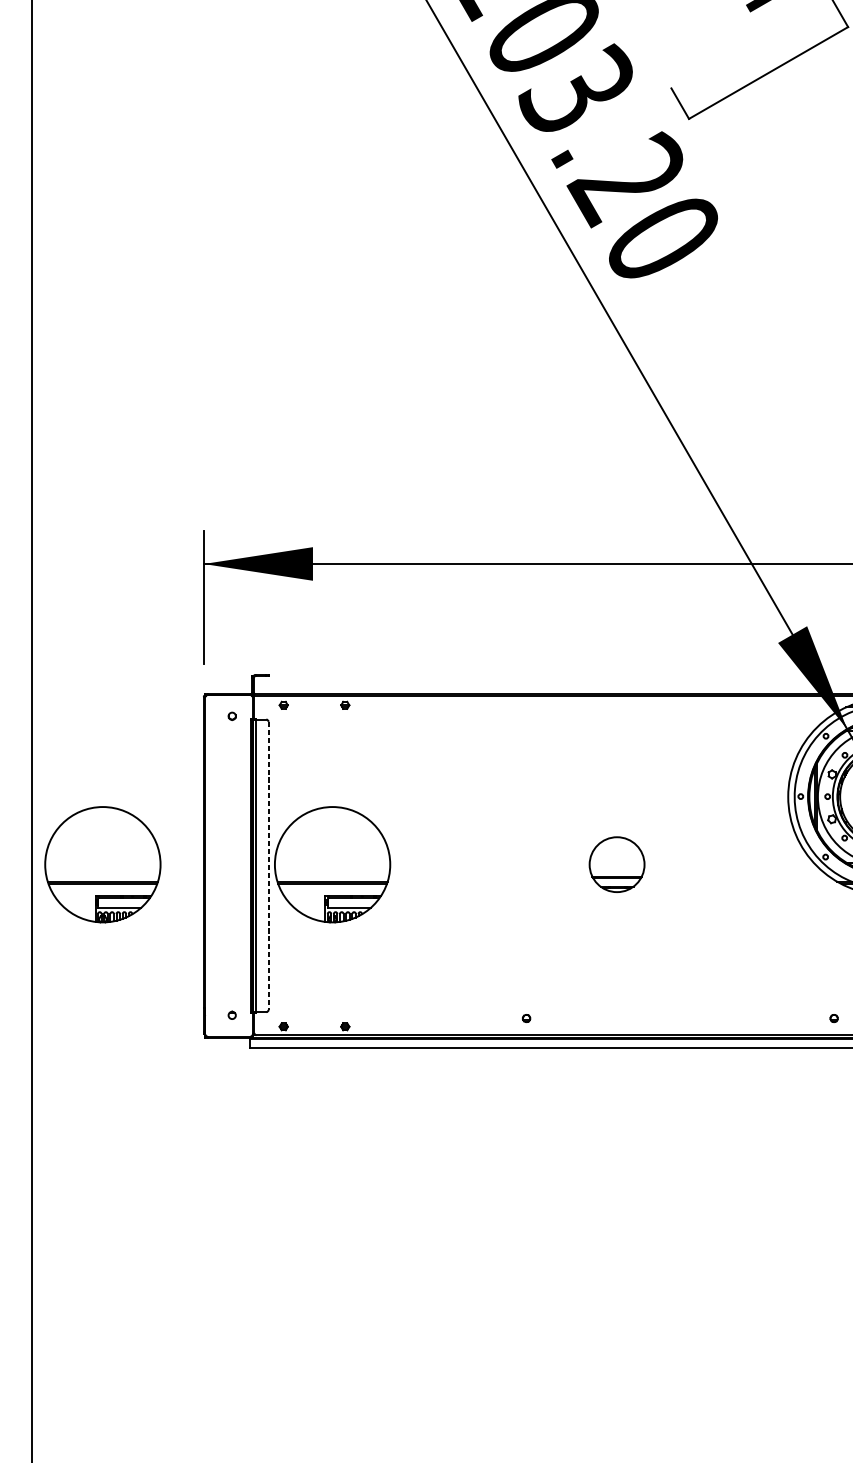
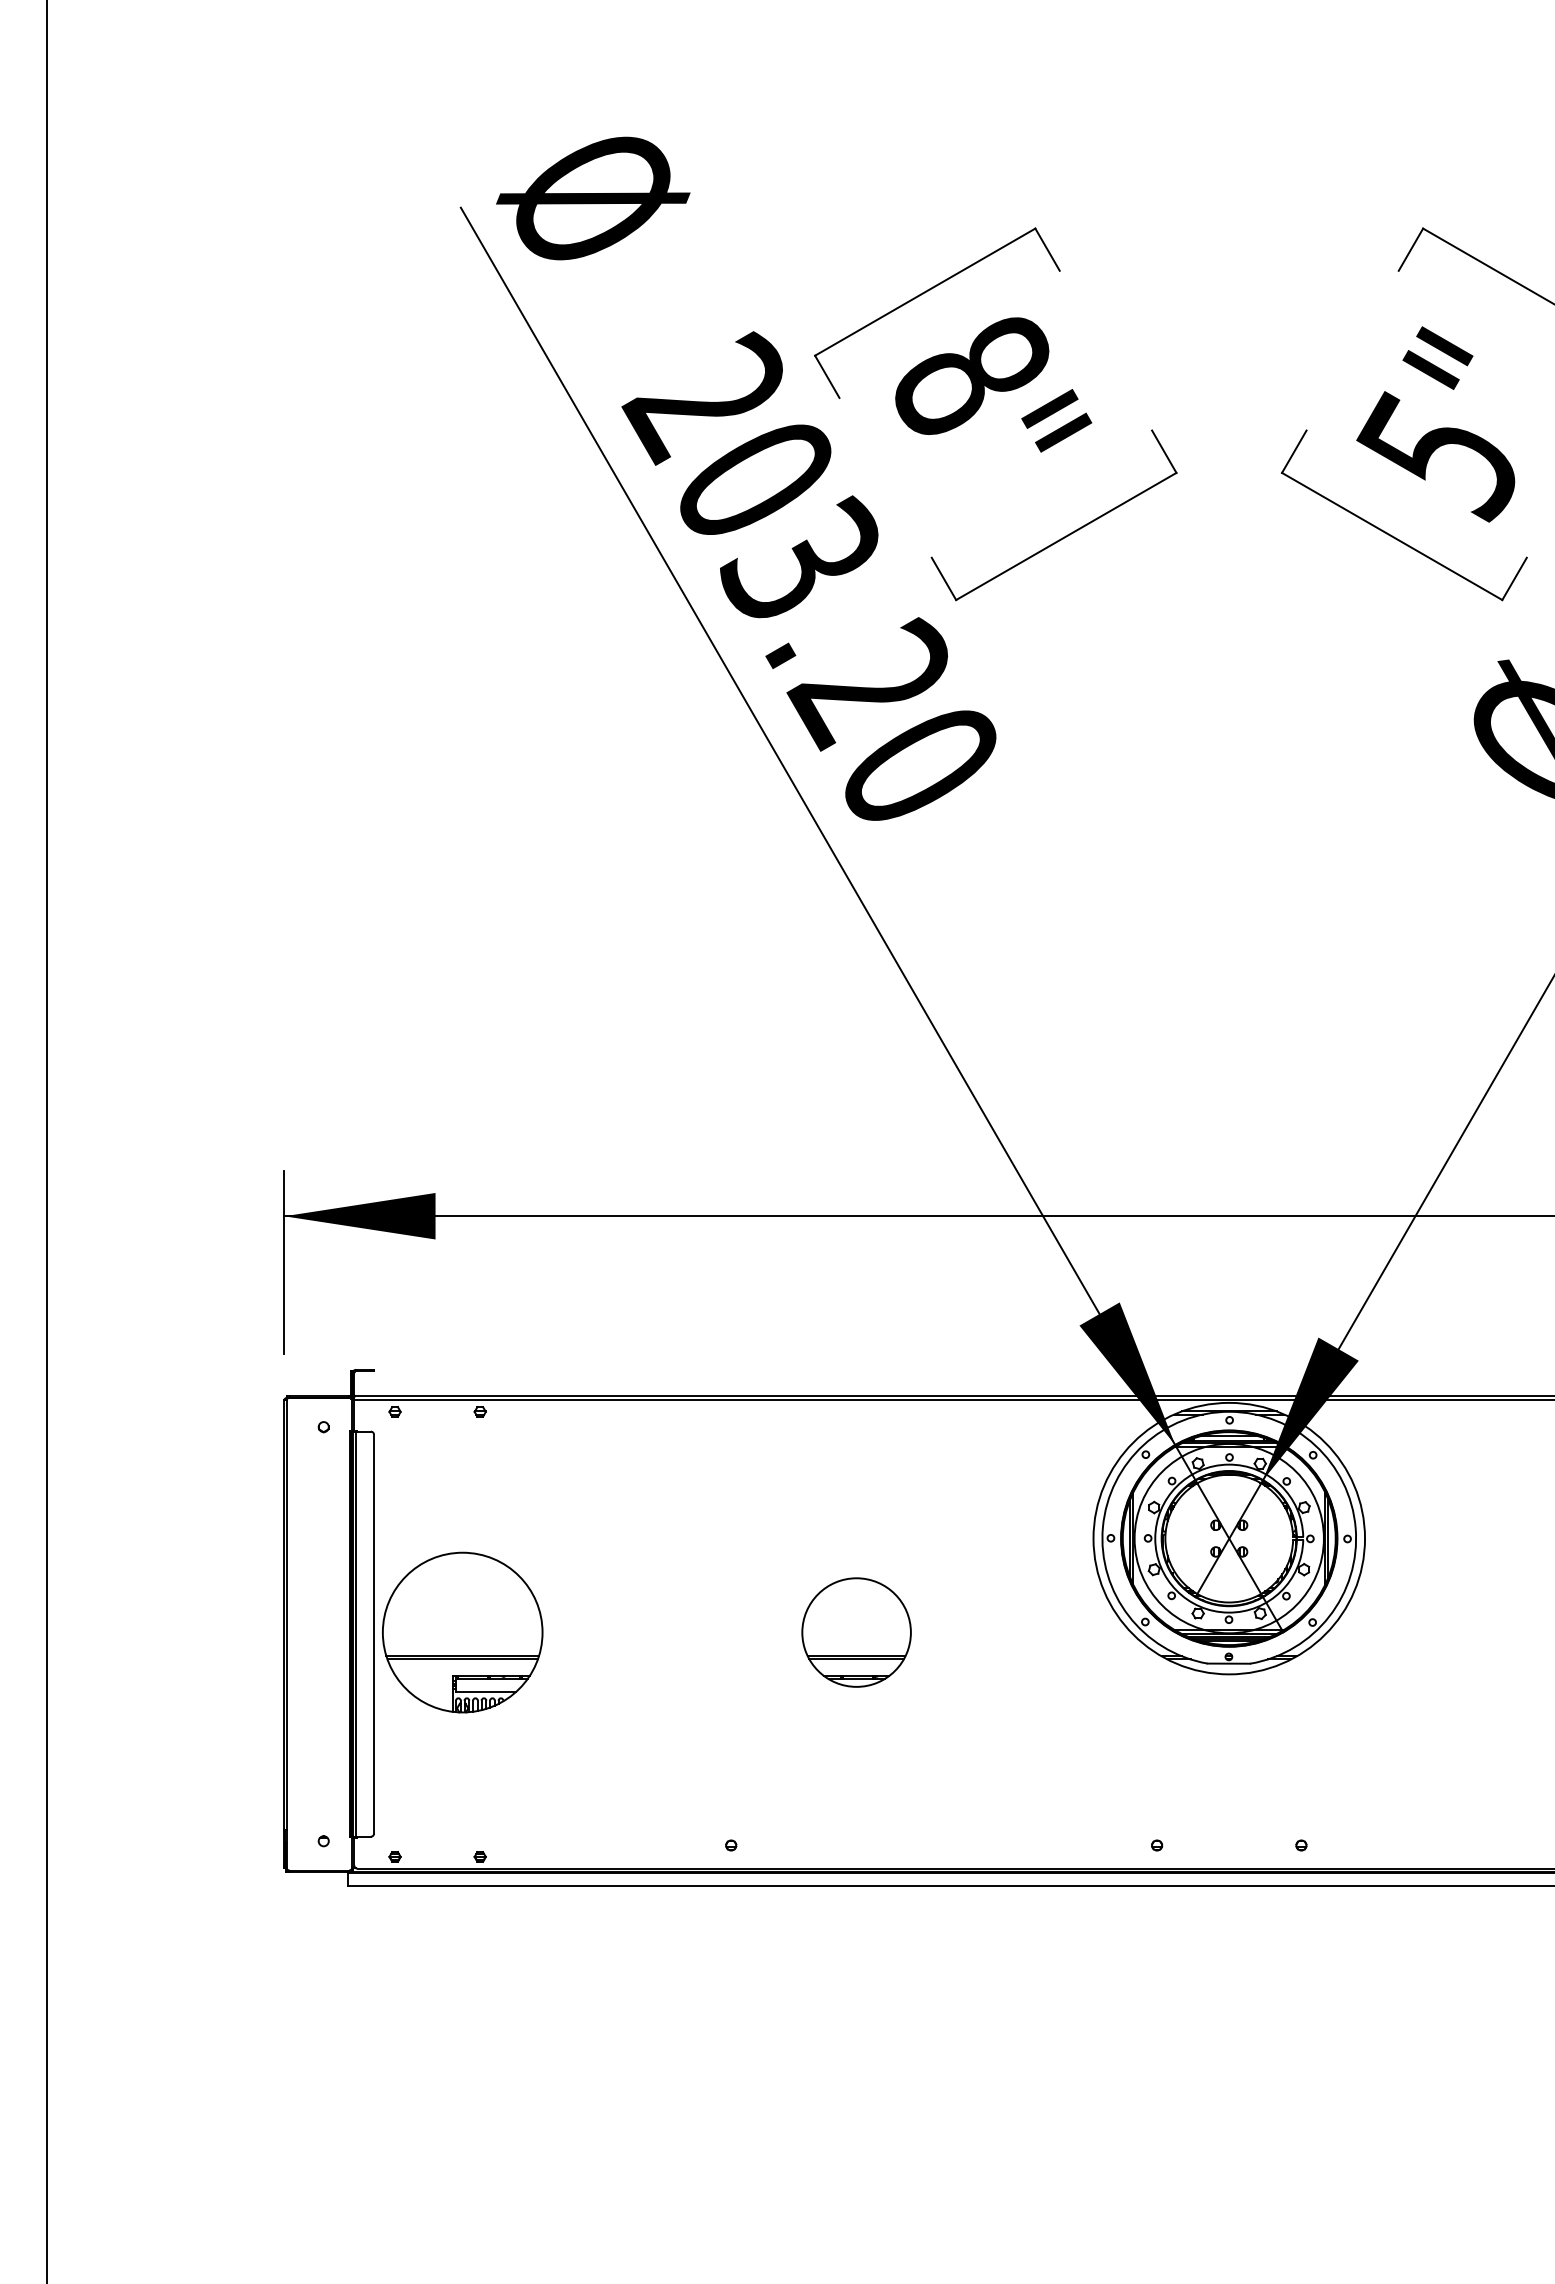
part: (102, 864) -> (144, 1632), removed
part: (617, 864) -> (856, 1632), size x1.43
line: (268, 866) -> (374, 1634), dashed -> solid

